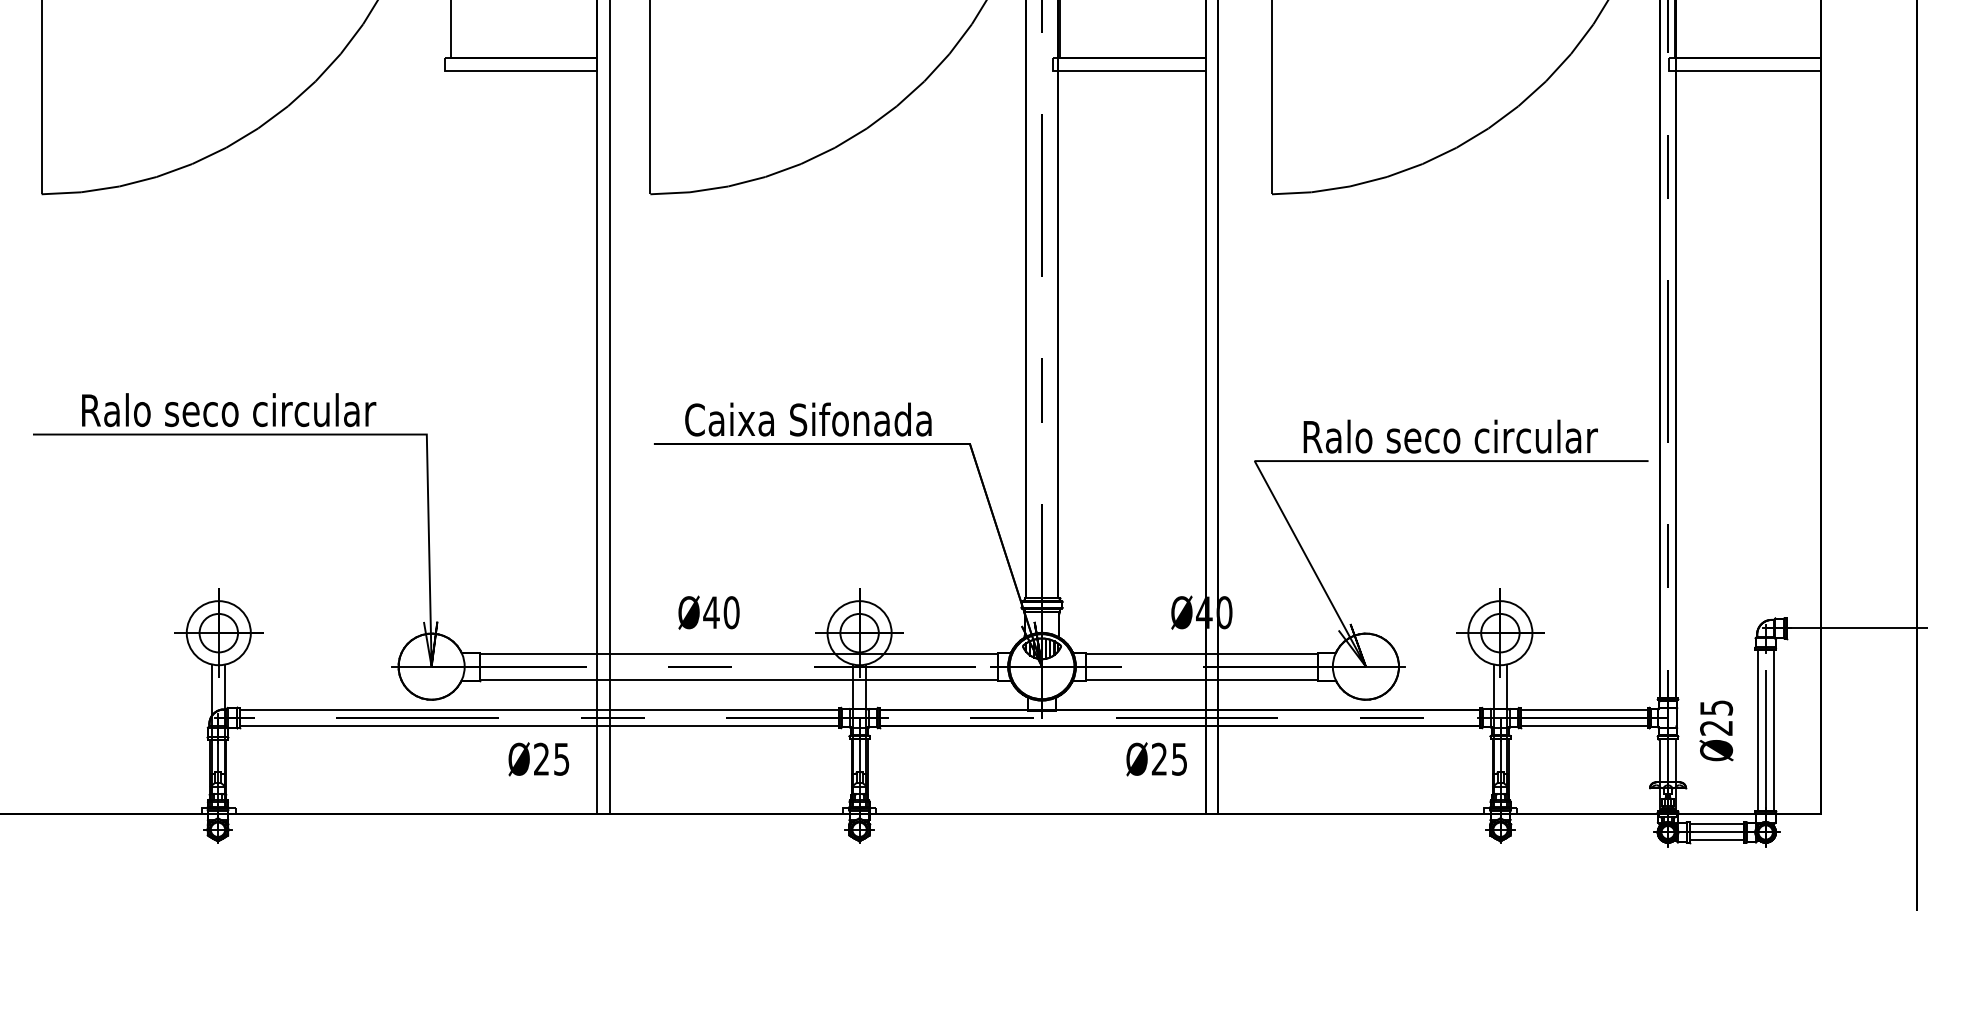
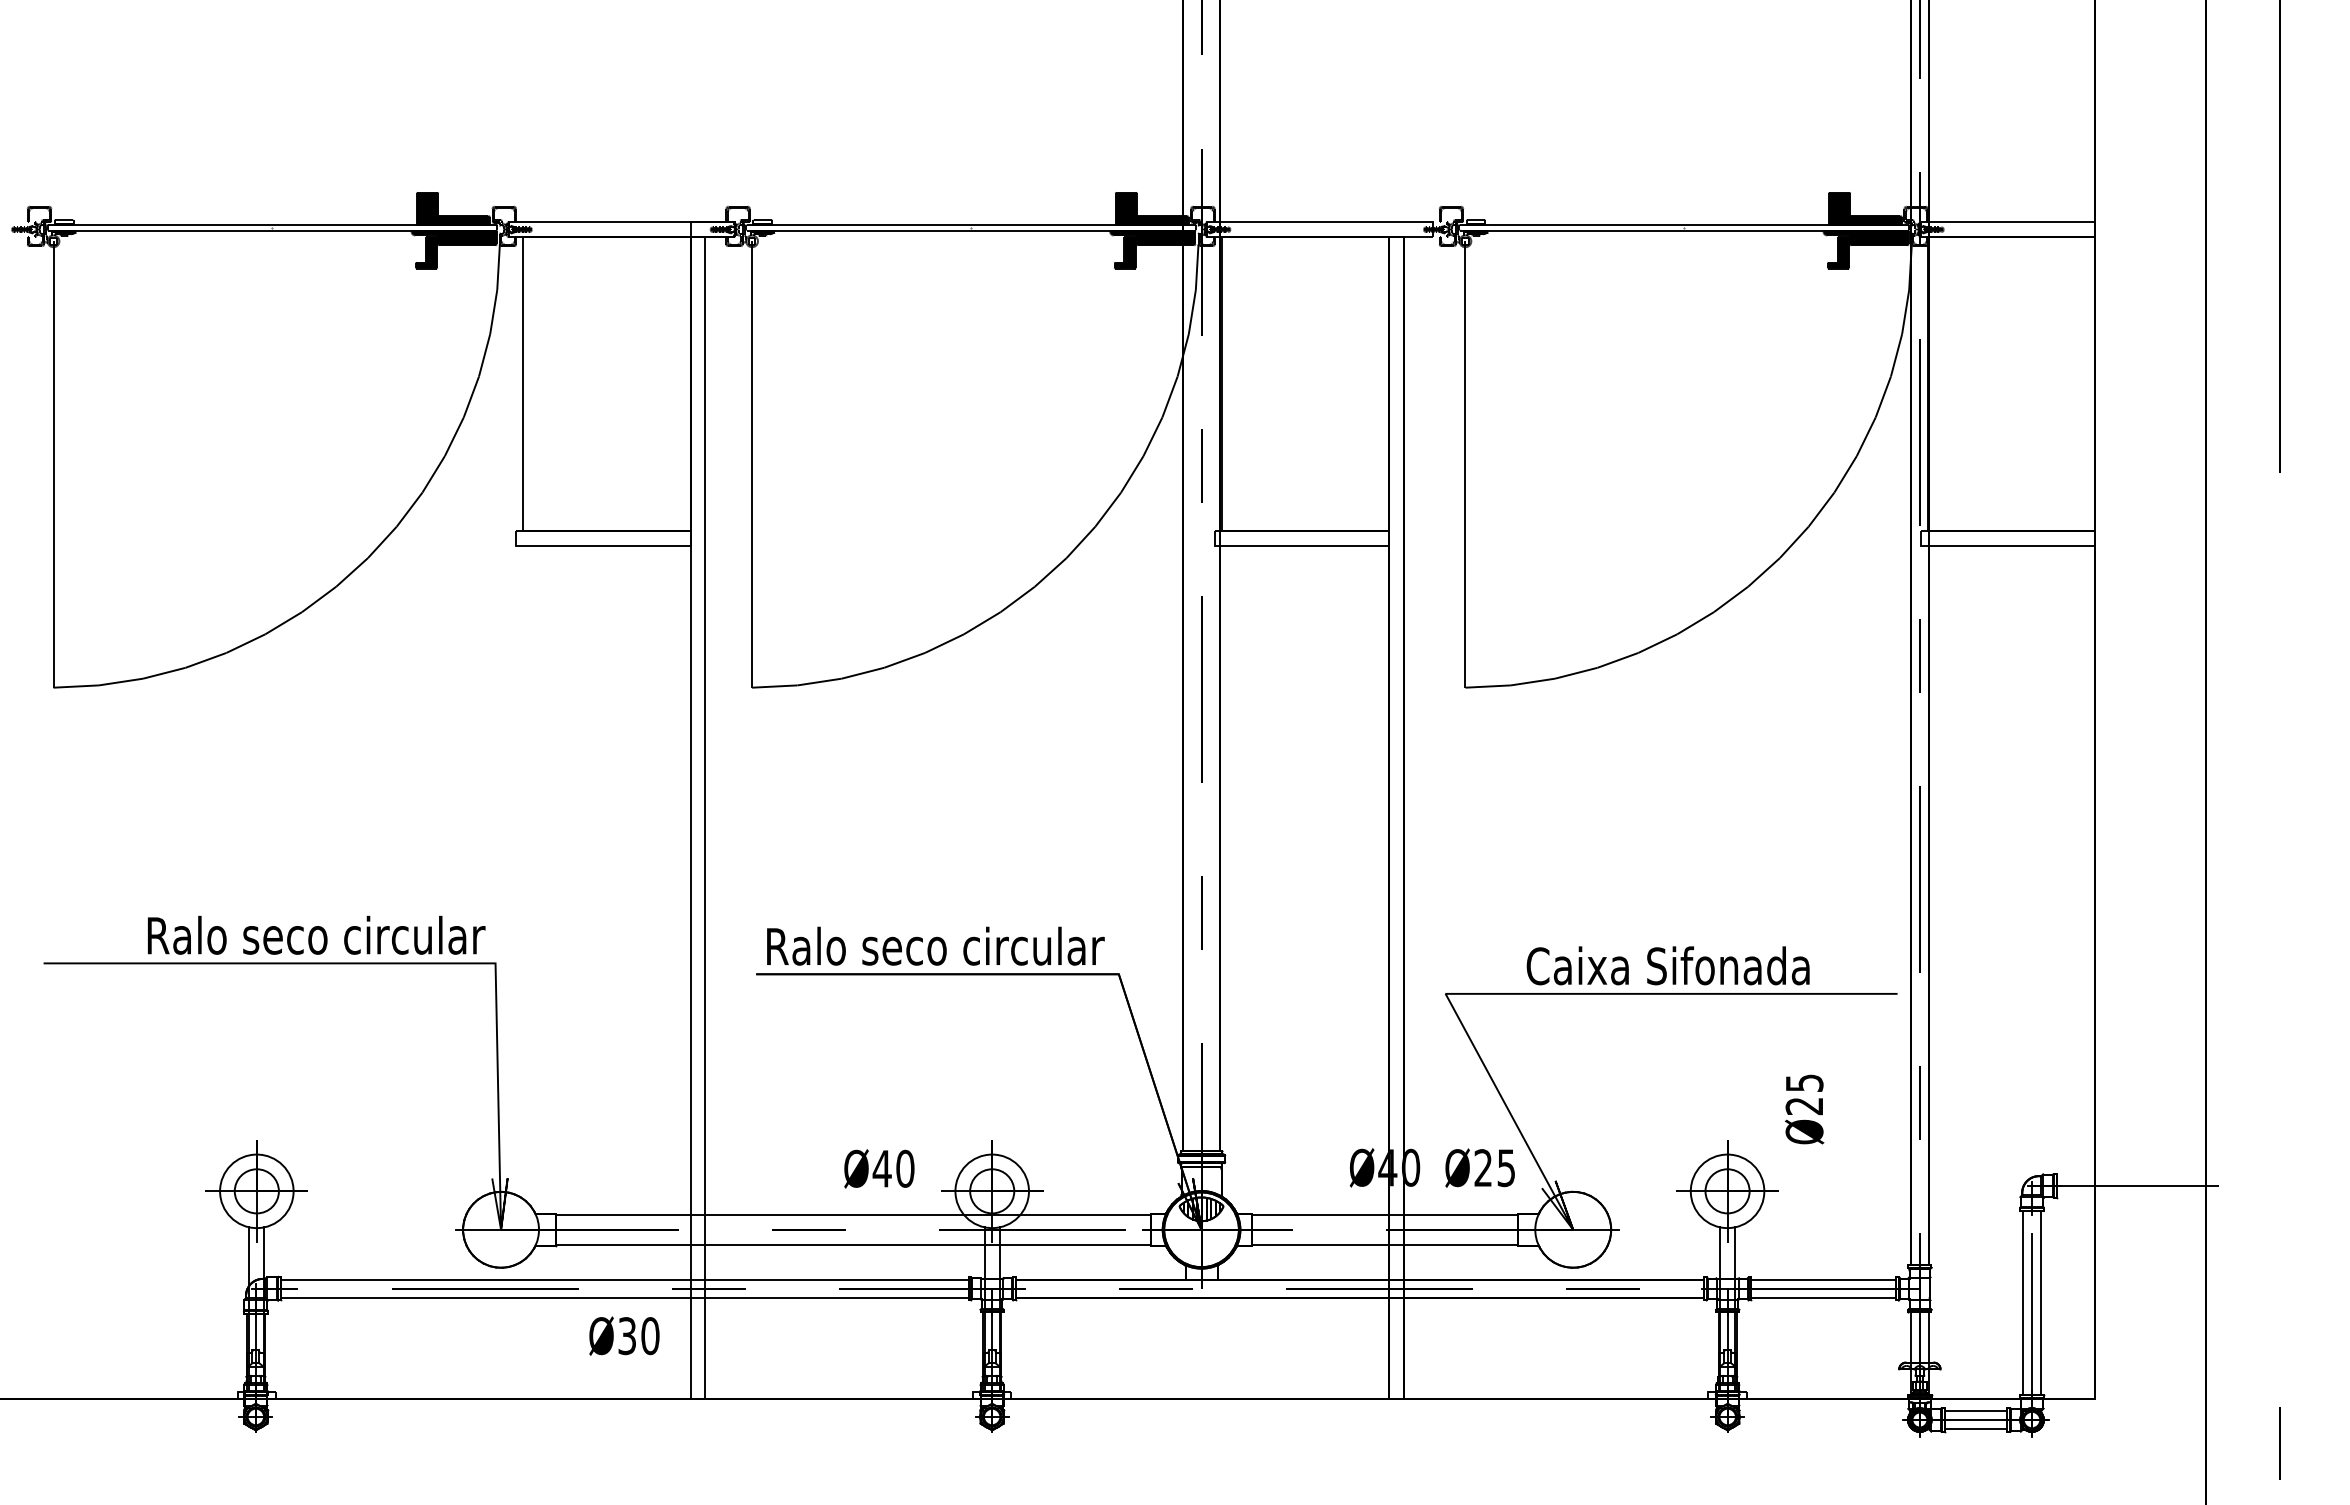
text: (228, 409) -> (316, 934), moved
text: (810, 418) -> (935, 945), Caixa Sifonada -> Ralo seco circular
text: (1450, 436) -> (1670, 965), Ralo seco circular -> Caixa Sifonada
text: (709, 612) -> (879, 1168), moved
text: (1716, 730) -> (1804, 1109), moved
text: (1156, 758) -> (1479, 1167), moved
text: (551, 759) -> (638, 1336), Ø25 -> Ø30

